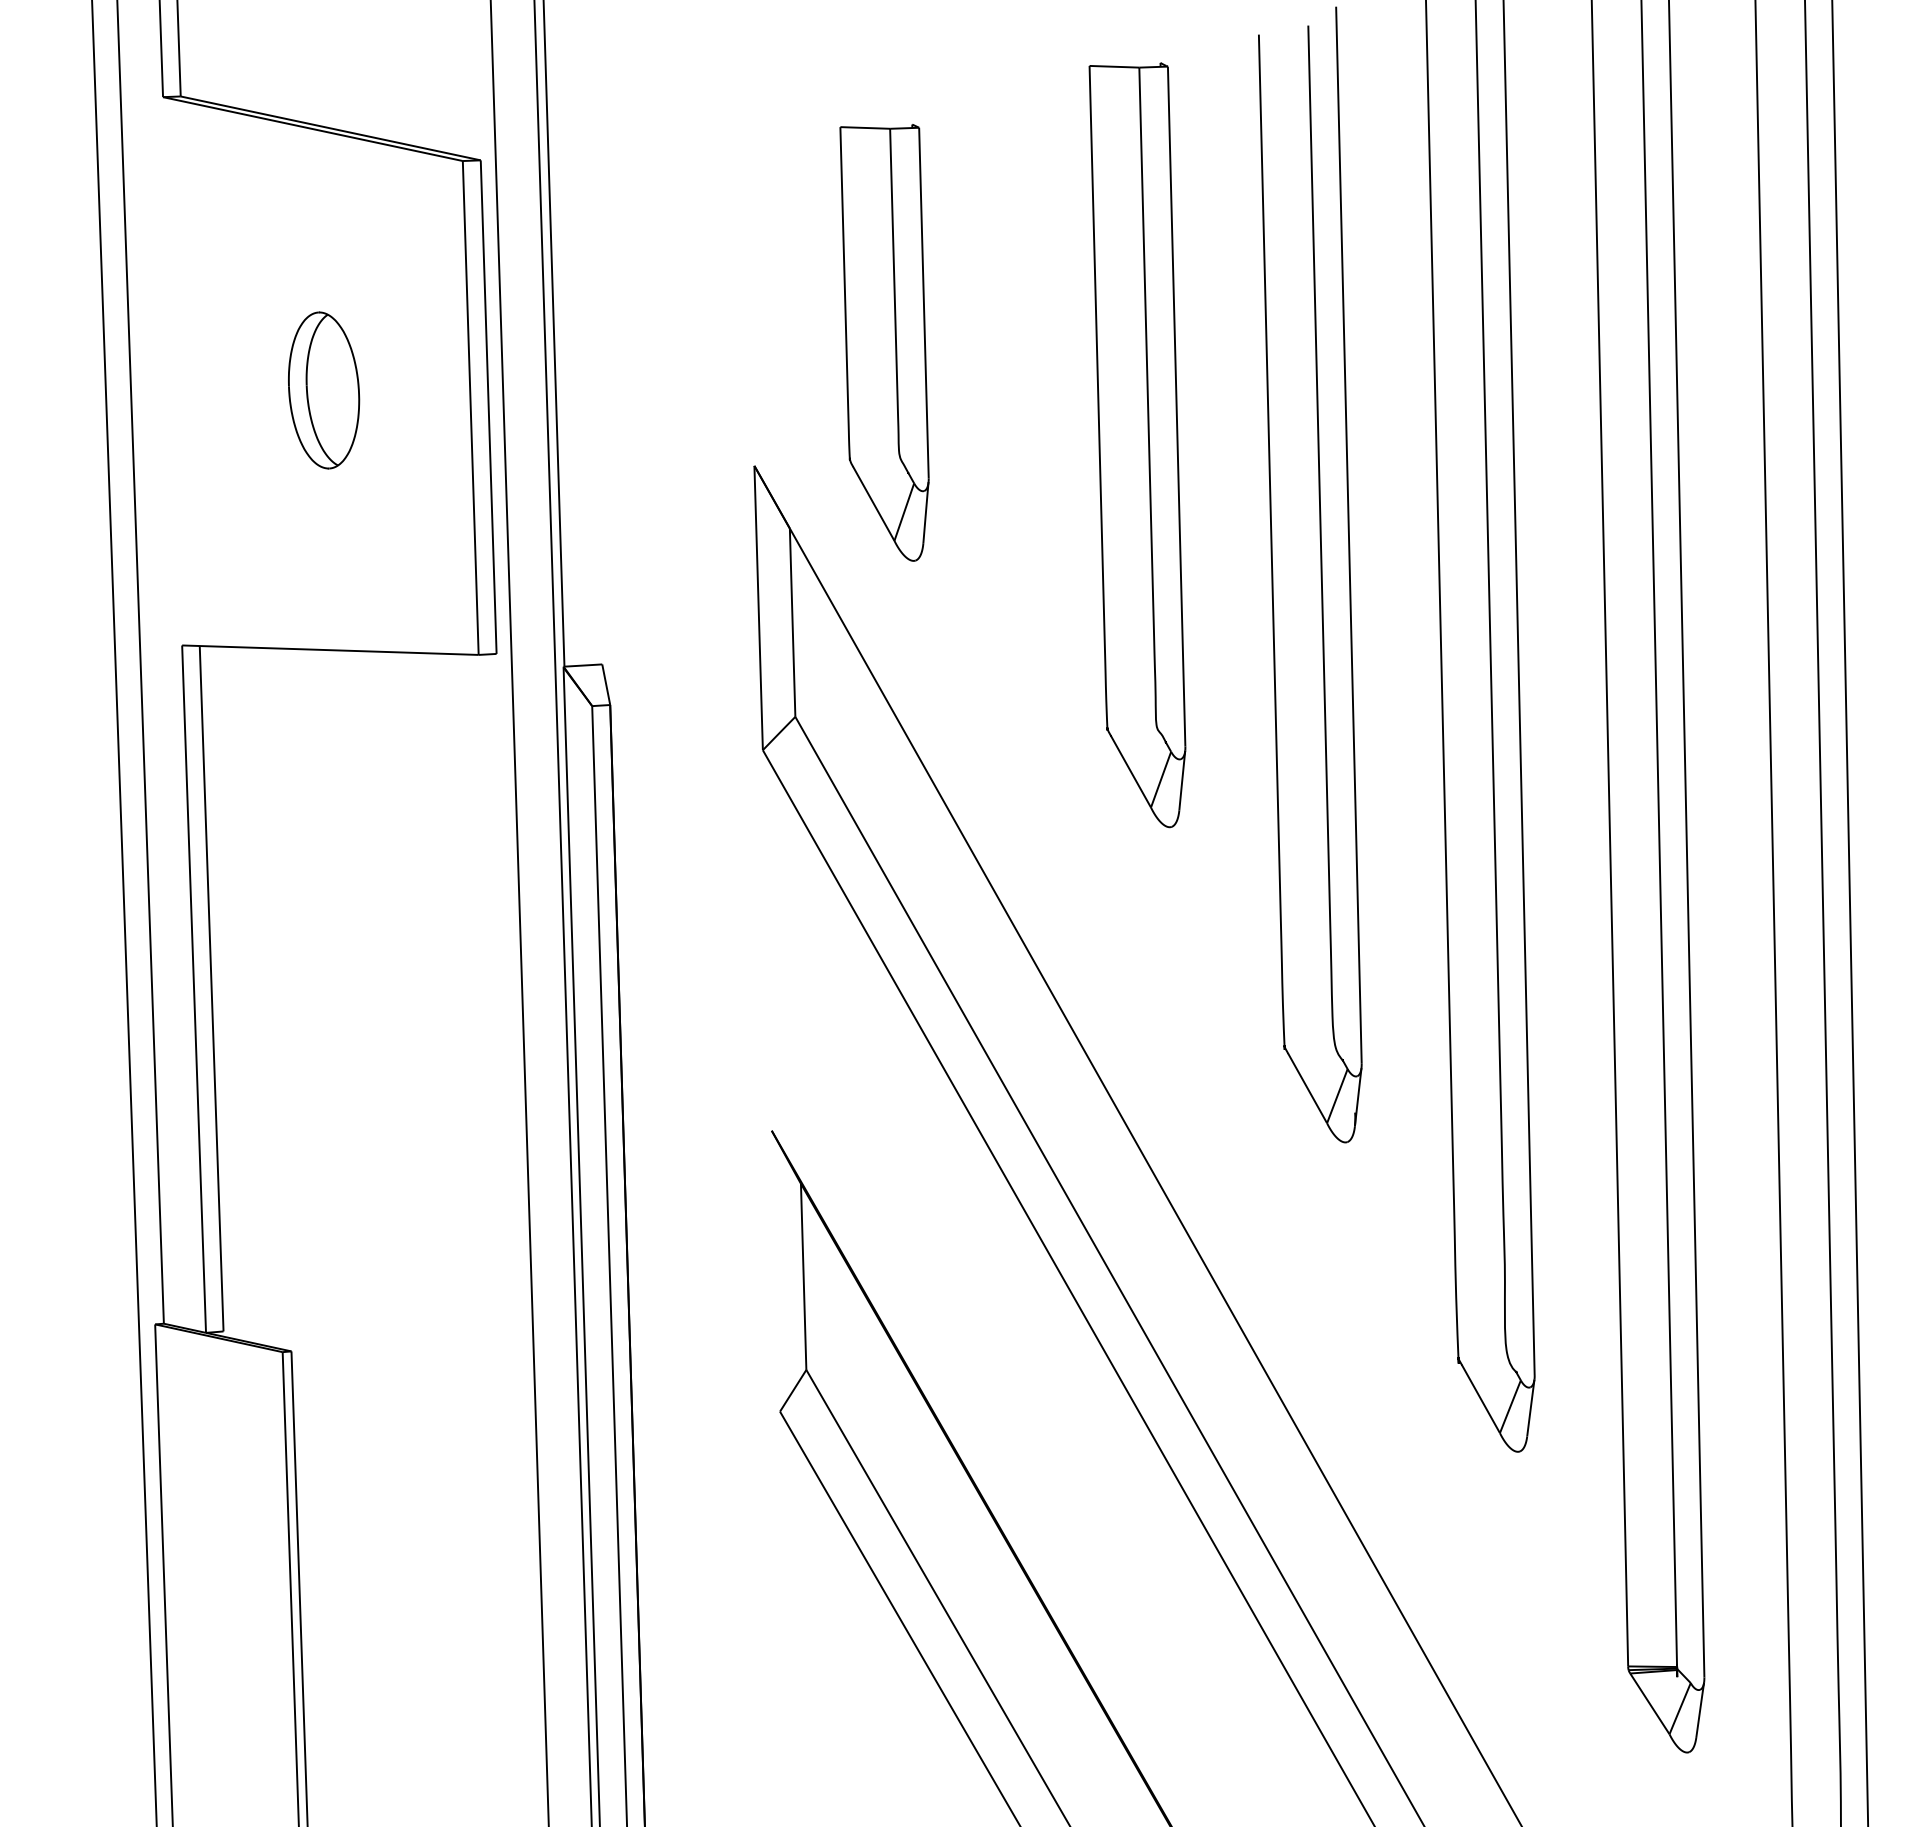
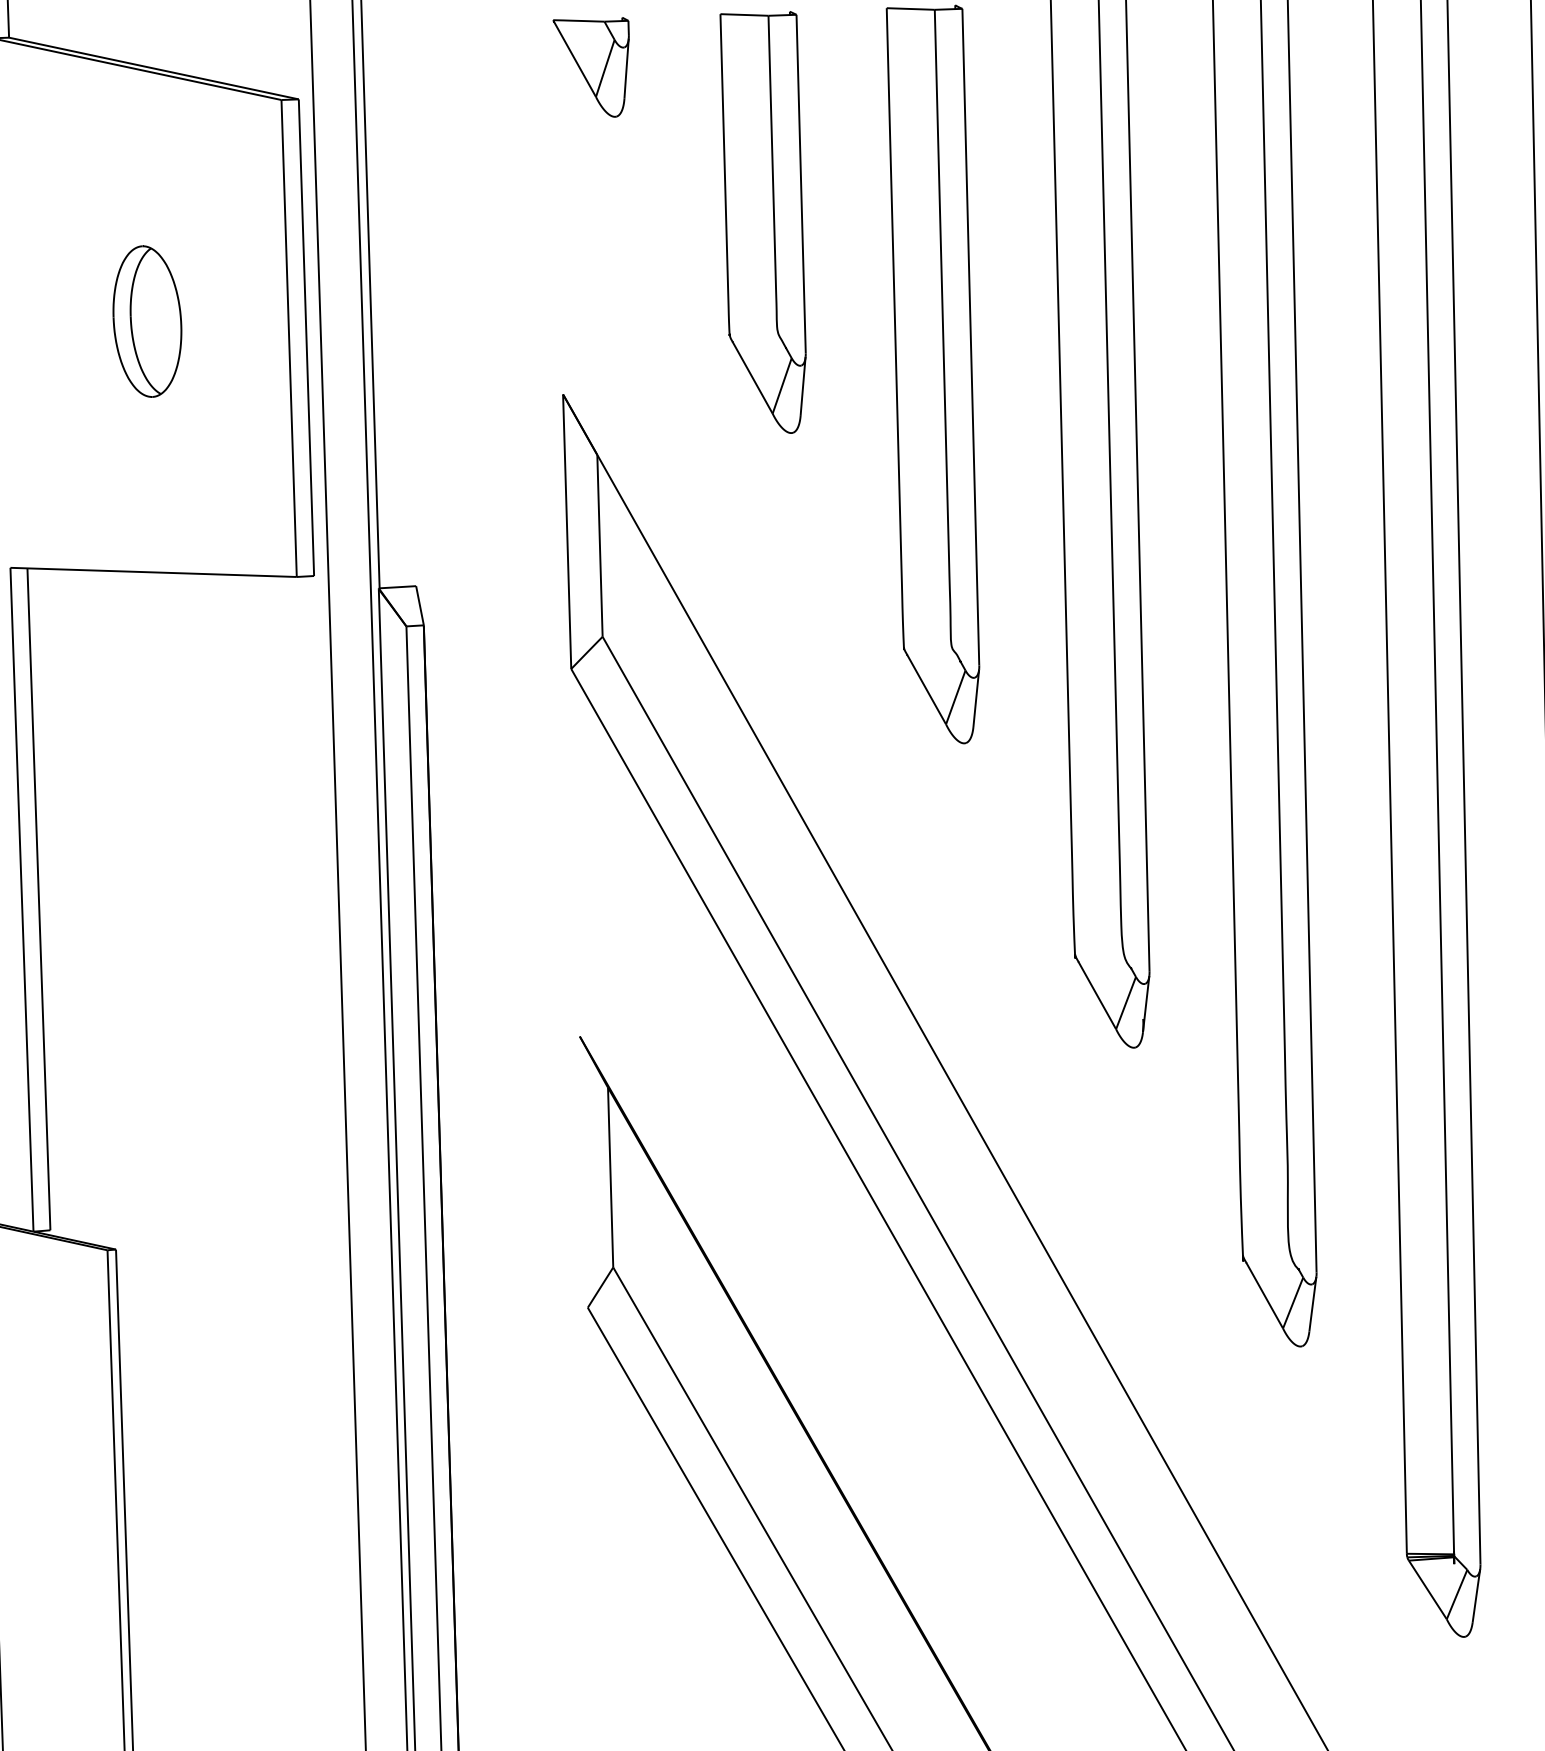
part: (783, 127) -> (591, 67), added
part: (884, 342) -> (763, 222), moved

